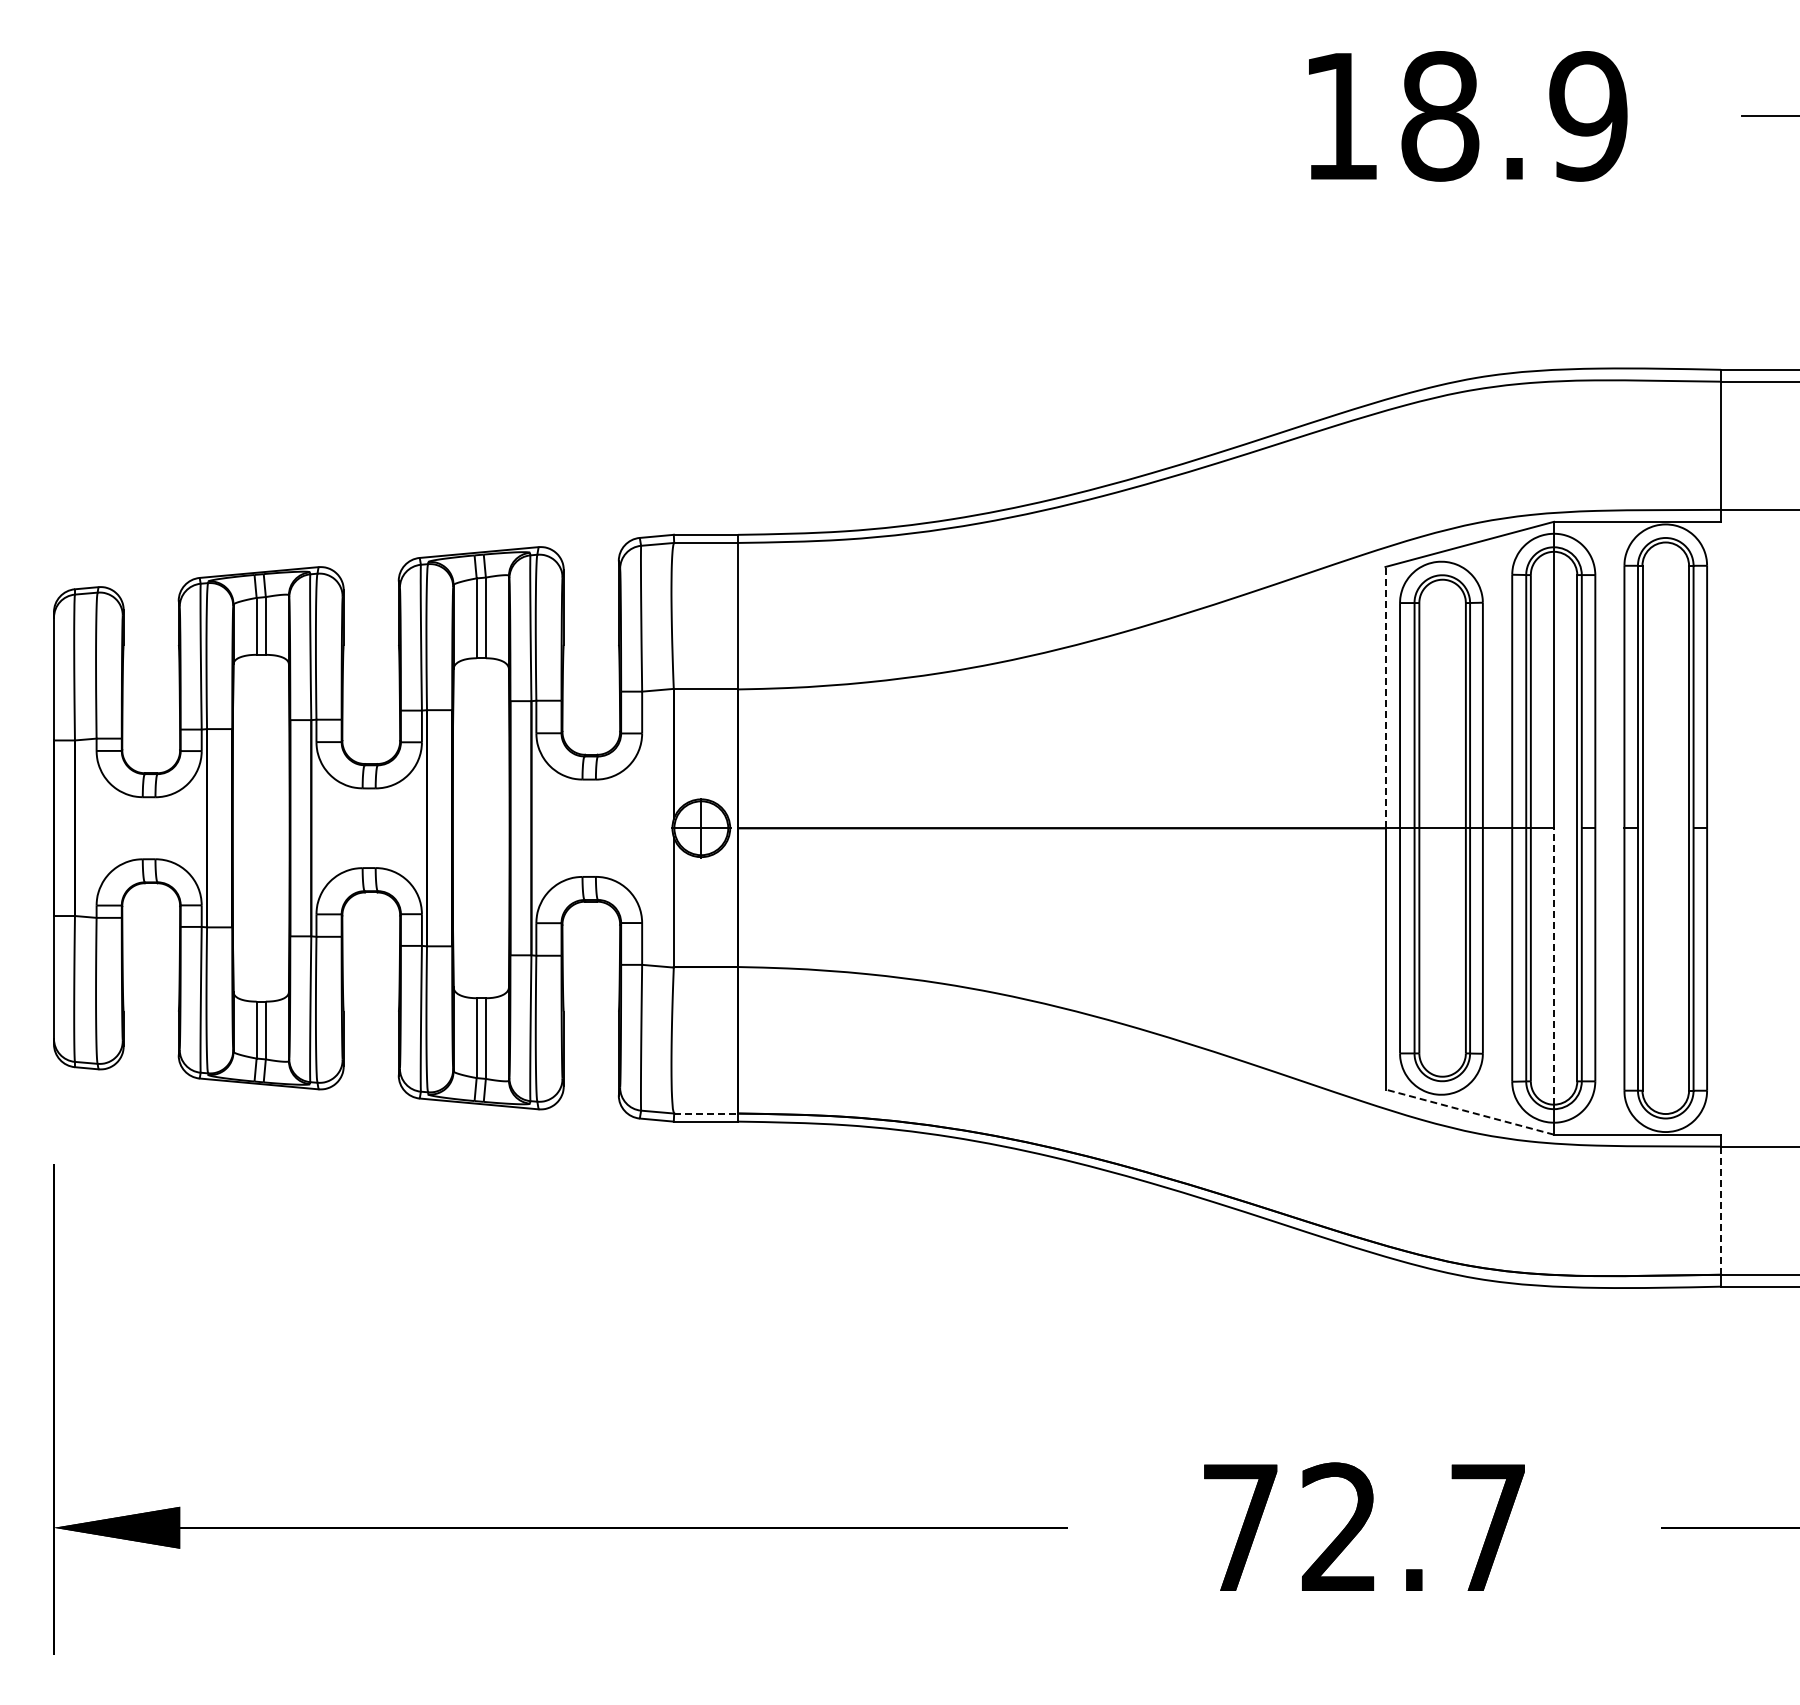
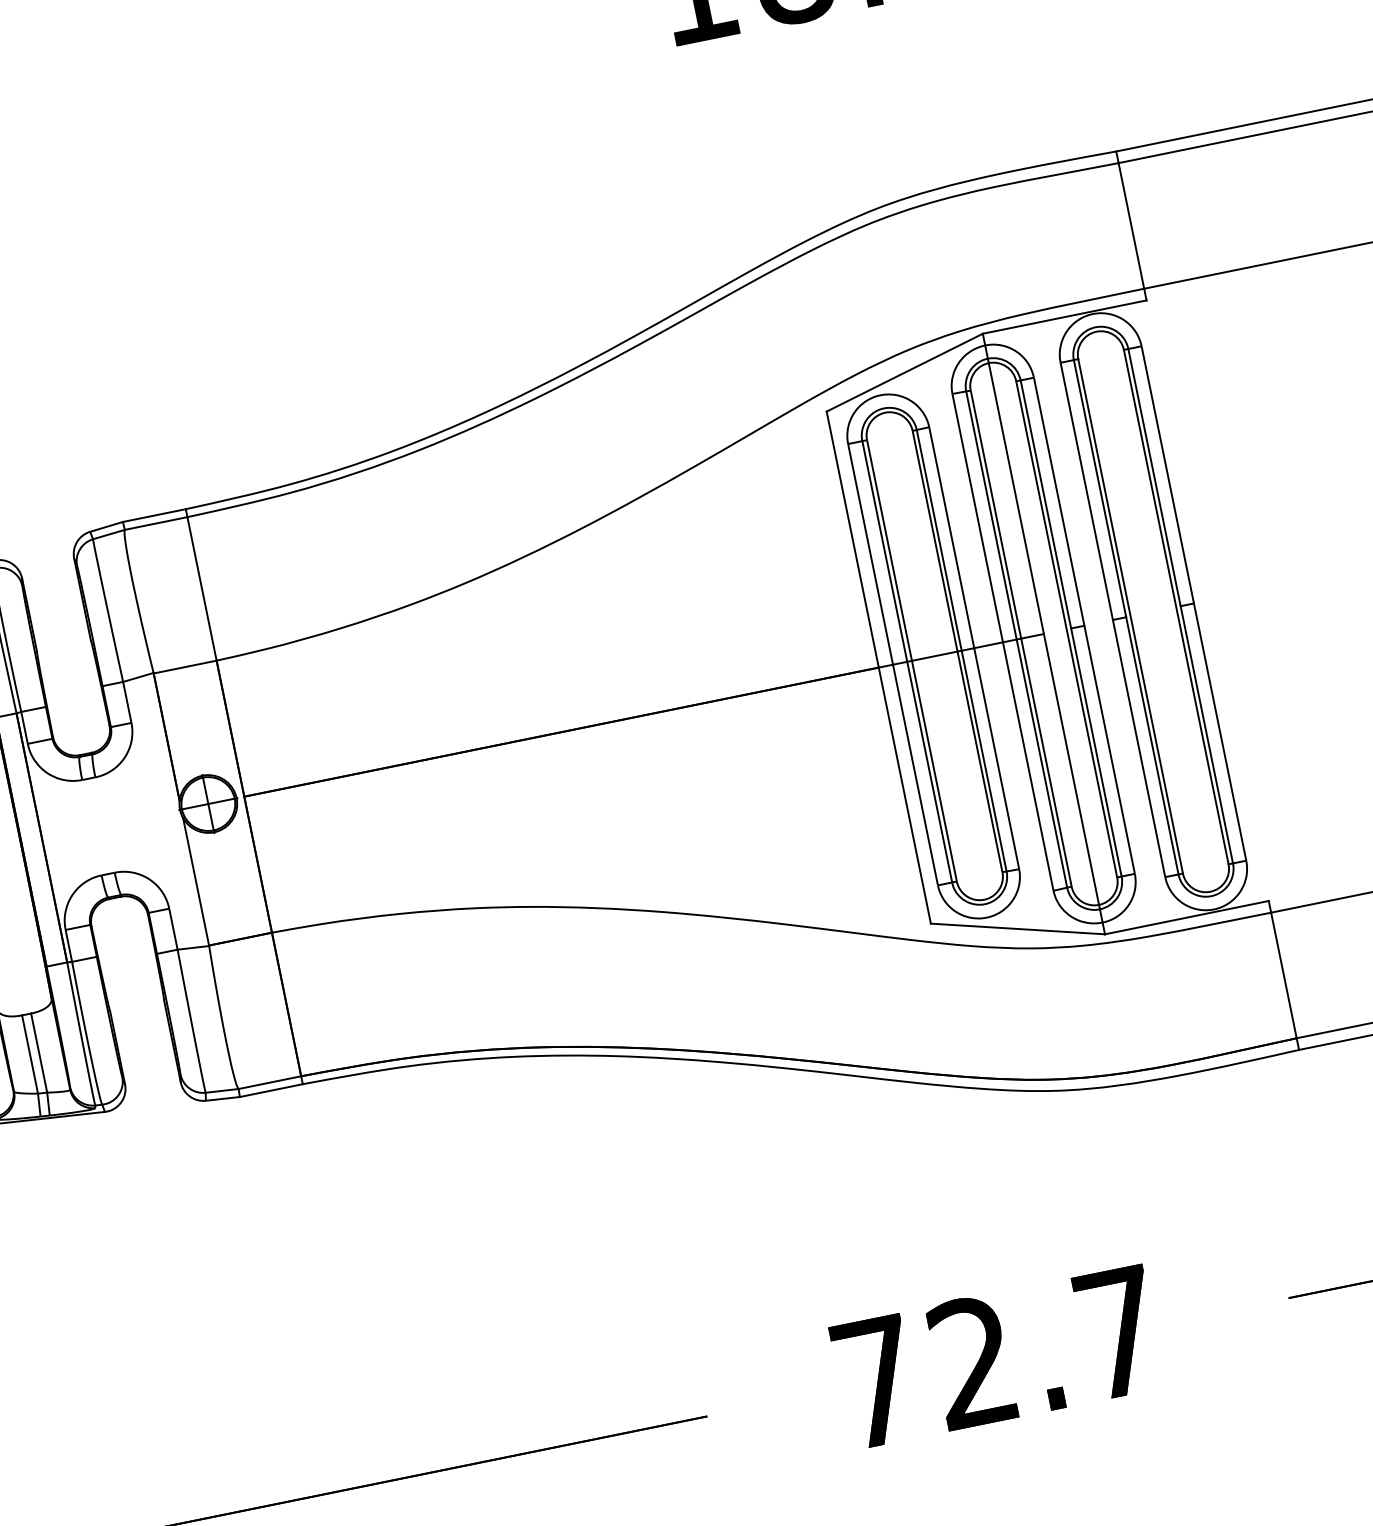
line: (1385, 697) -> (852, 539), dashed -> solid
line: (1554, 965) -> (1071, 768), dashed -> solid
line: (1469, 1111) -> (1017, 928), dashed -> solid
line: (706, 1113) -> (270, 1082), dashed -> solid
line: (1721, 1211) -> (1284, 976), dashed -> solid

